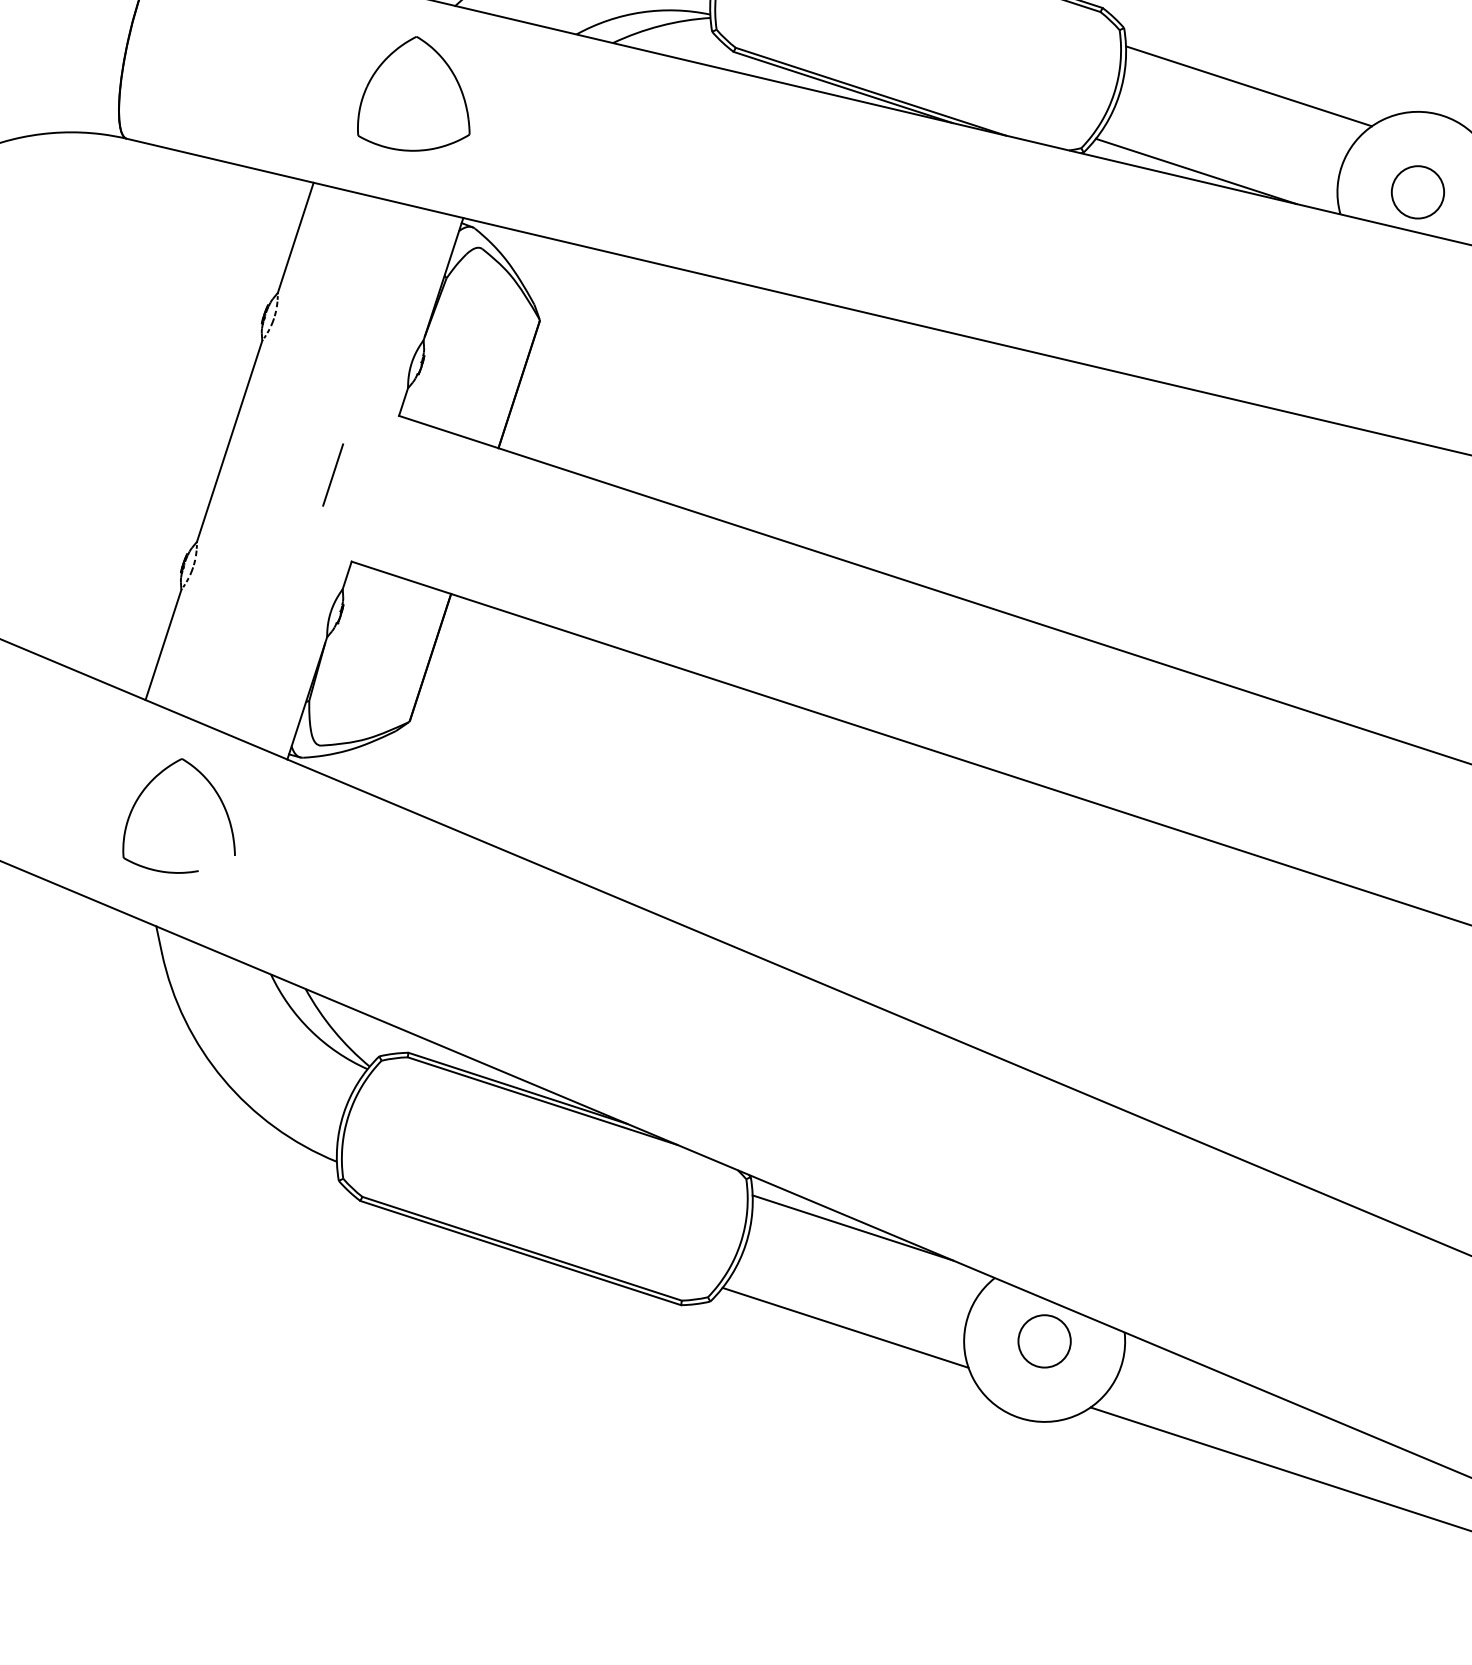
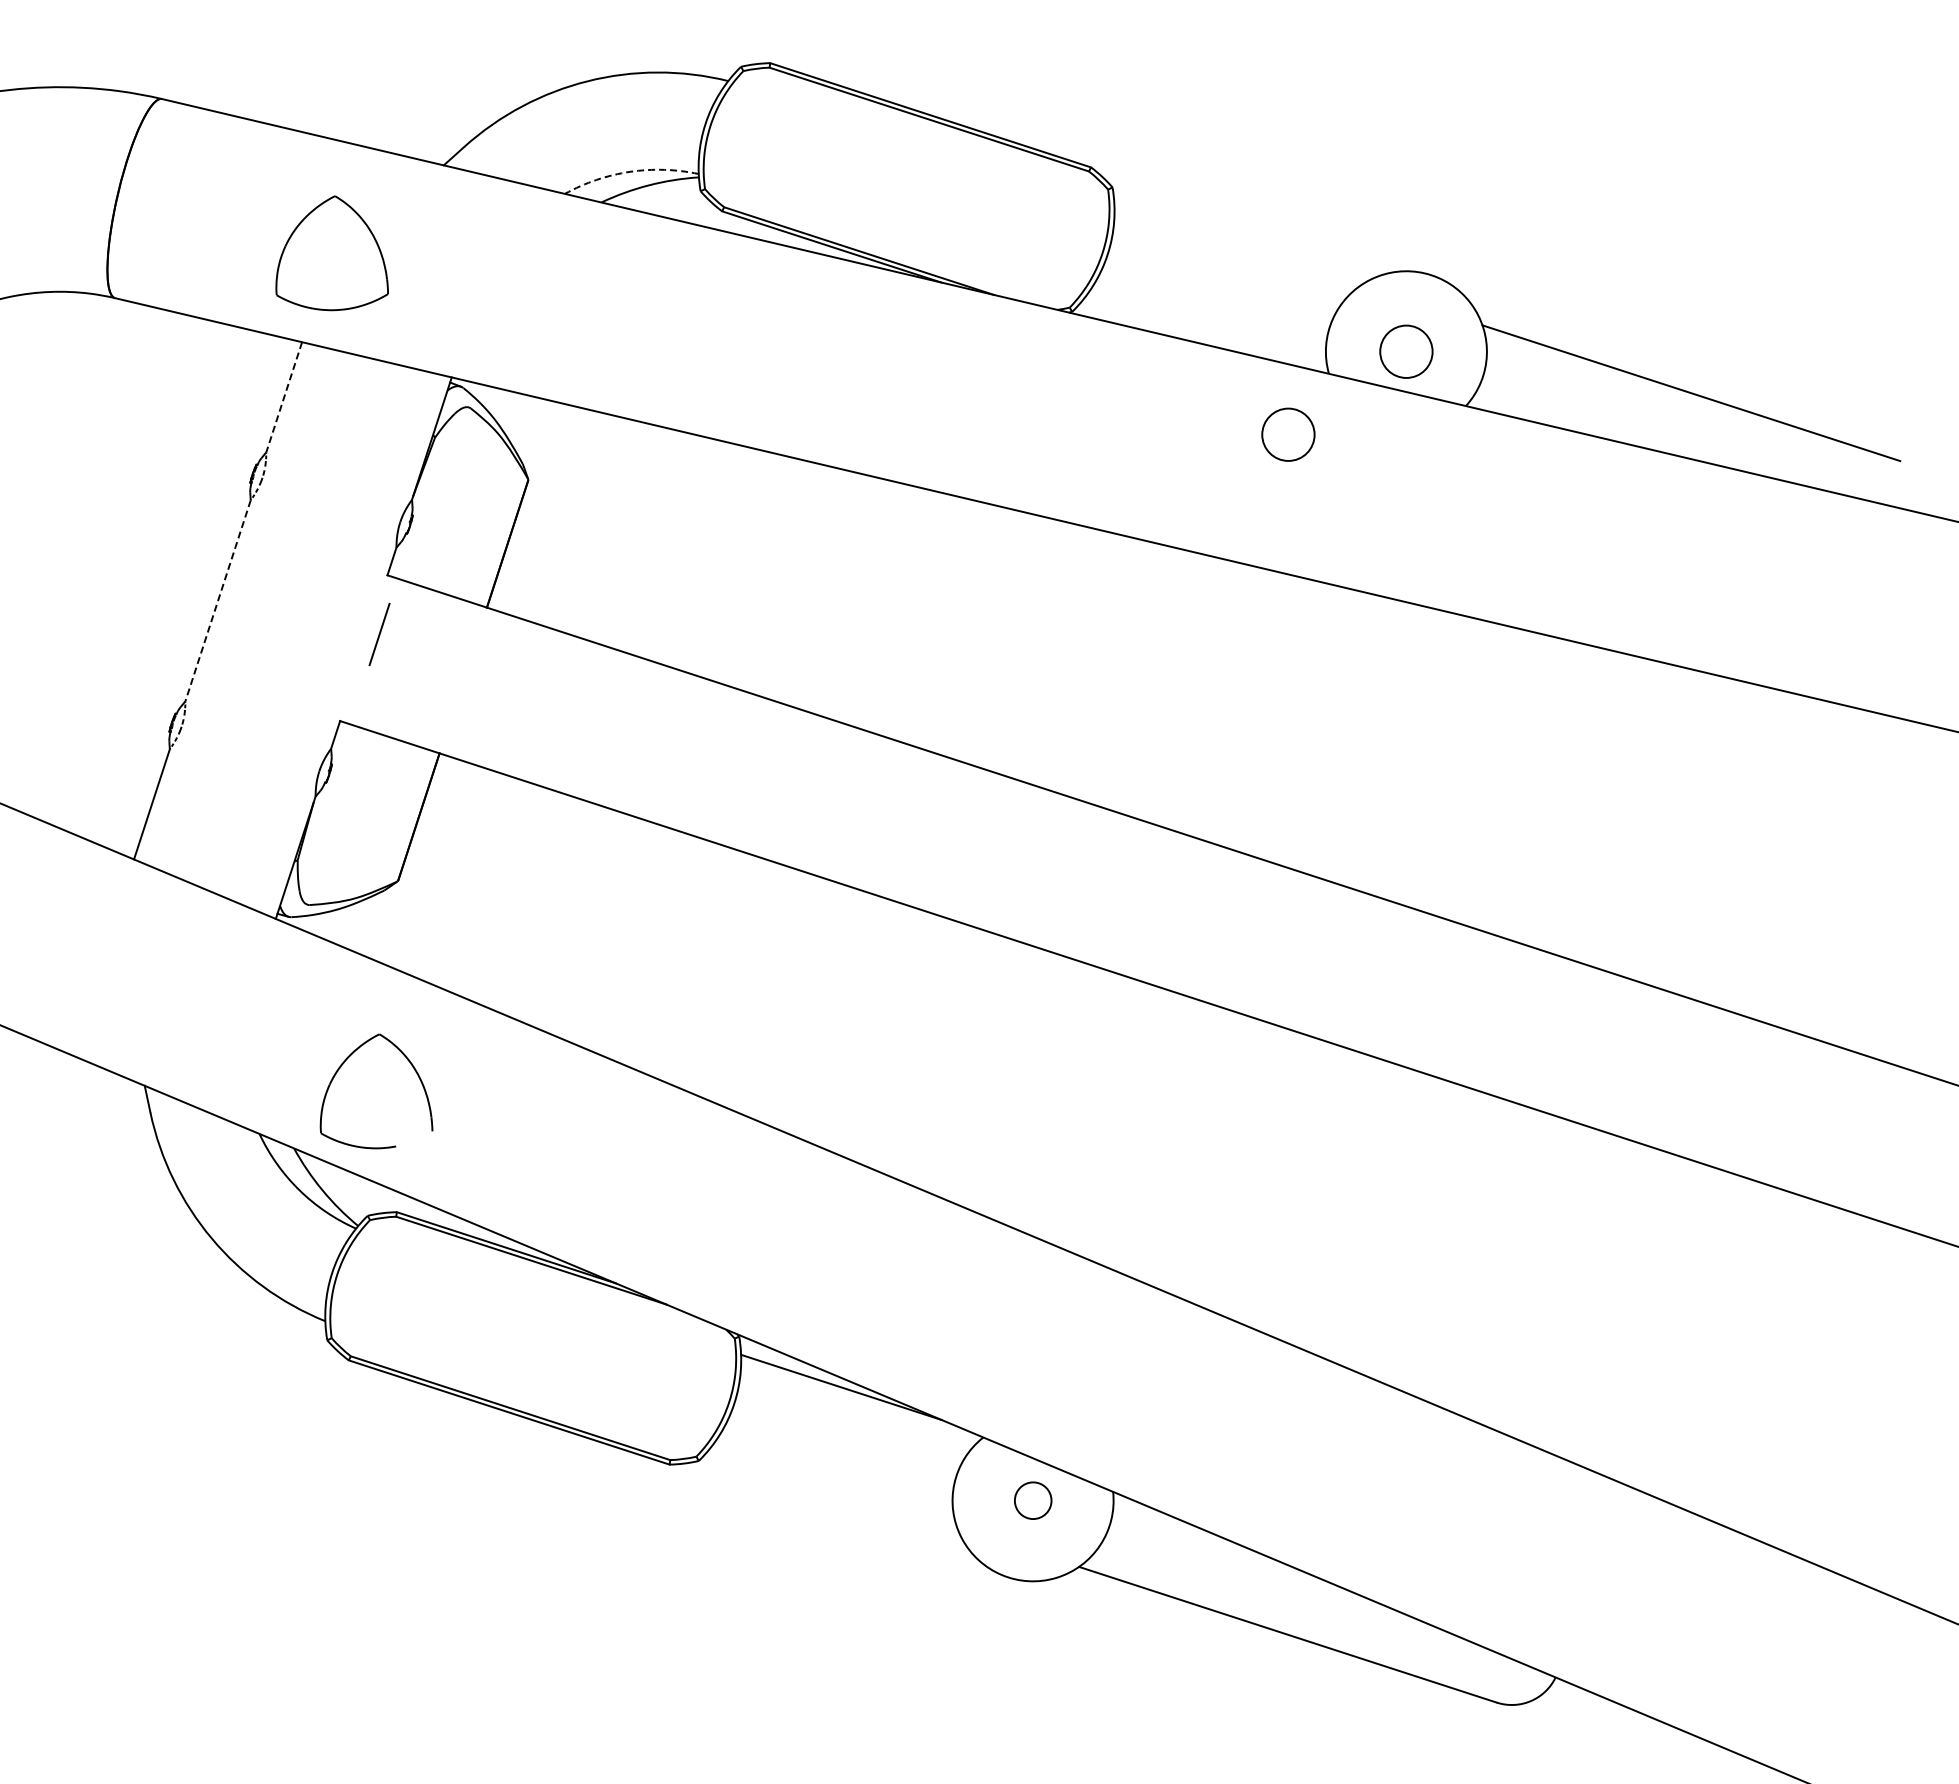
arc: (642, 12) -> (630, 171), solid -> dashed
line: (1249, 86) -> (1237, 245), removed
part: (413, 94) -> (331, 253), moved
line: (1196, 171) -> (1184, 330), removed
line: (296, 238) -> (284, 397), solid -> dashed
circle: (1300, 275) -> (1288, 434), added
line: (230, 441) -> (218, 600), solid -> dashed
line: (333, 474) -> (379, 633), moved
part: (147, 788) -> (344, 1063), moved
line: (846, 1328) -> (834, 1487), removed
circle: (1045, 1341) -> (1033, 1500), size x0.7

